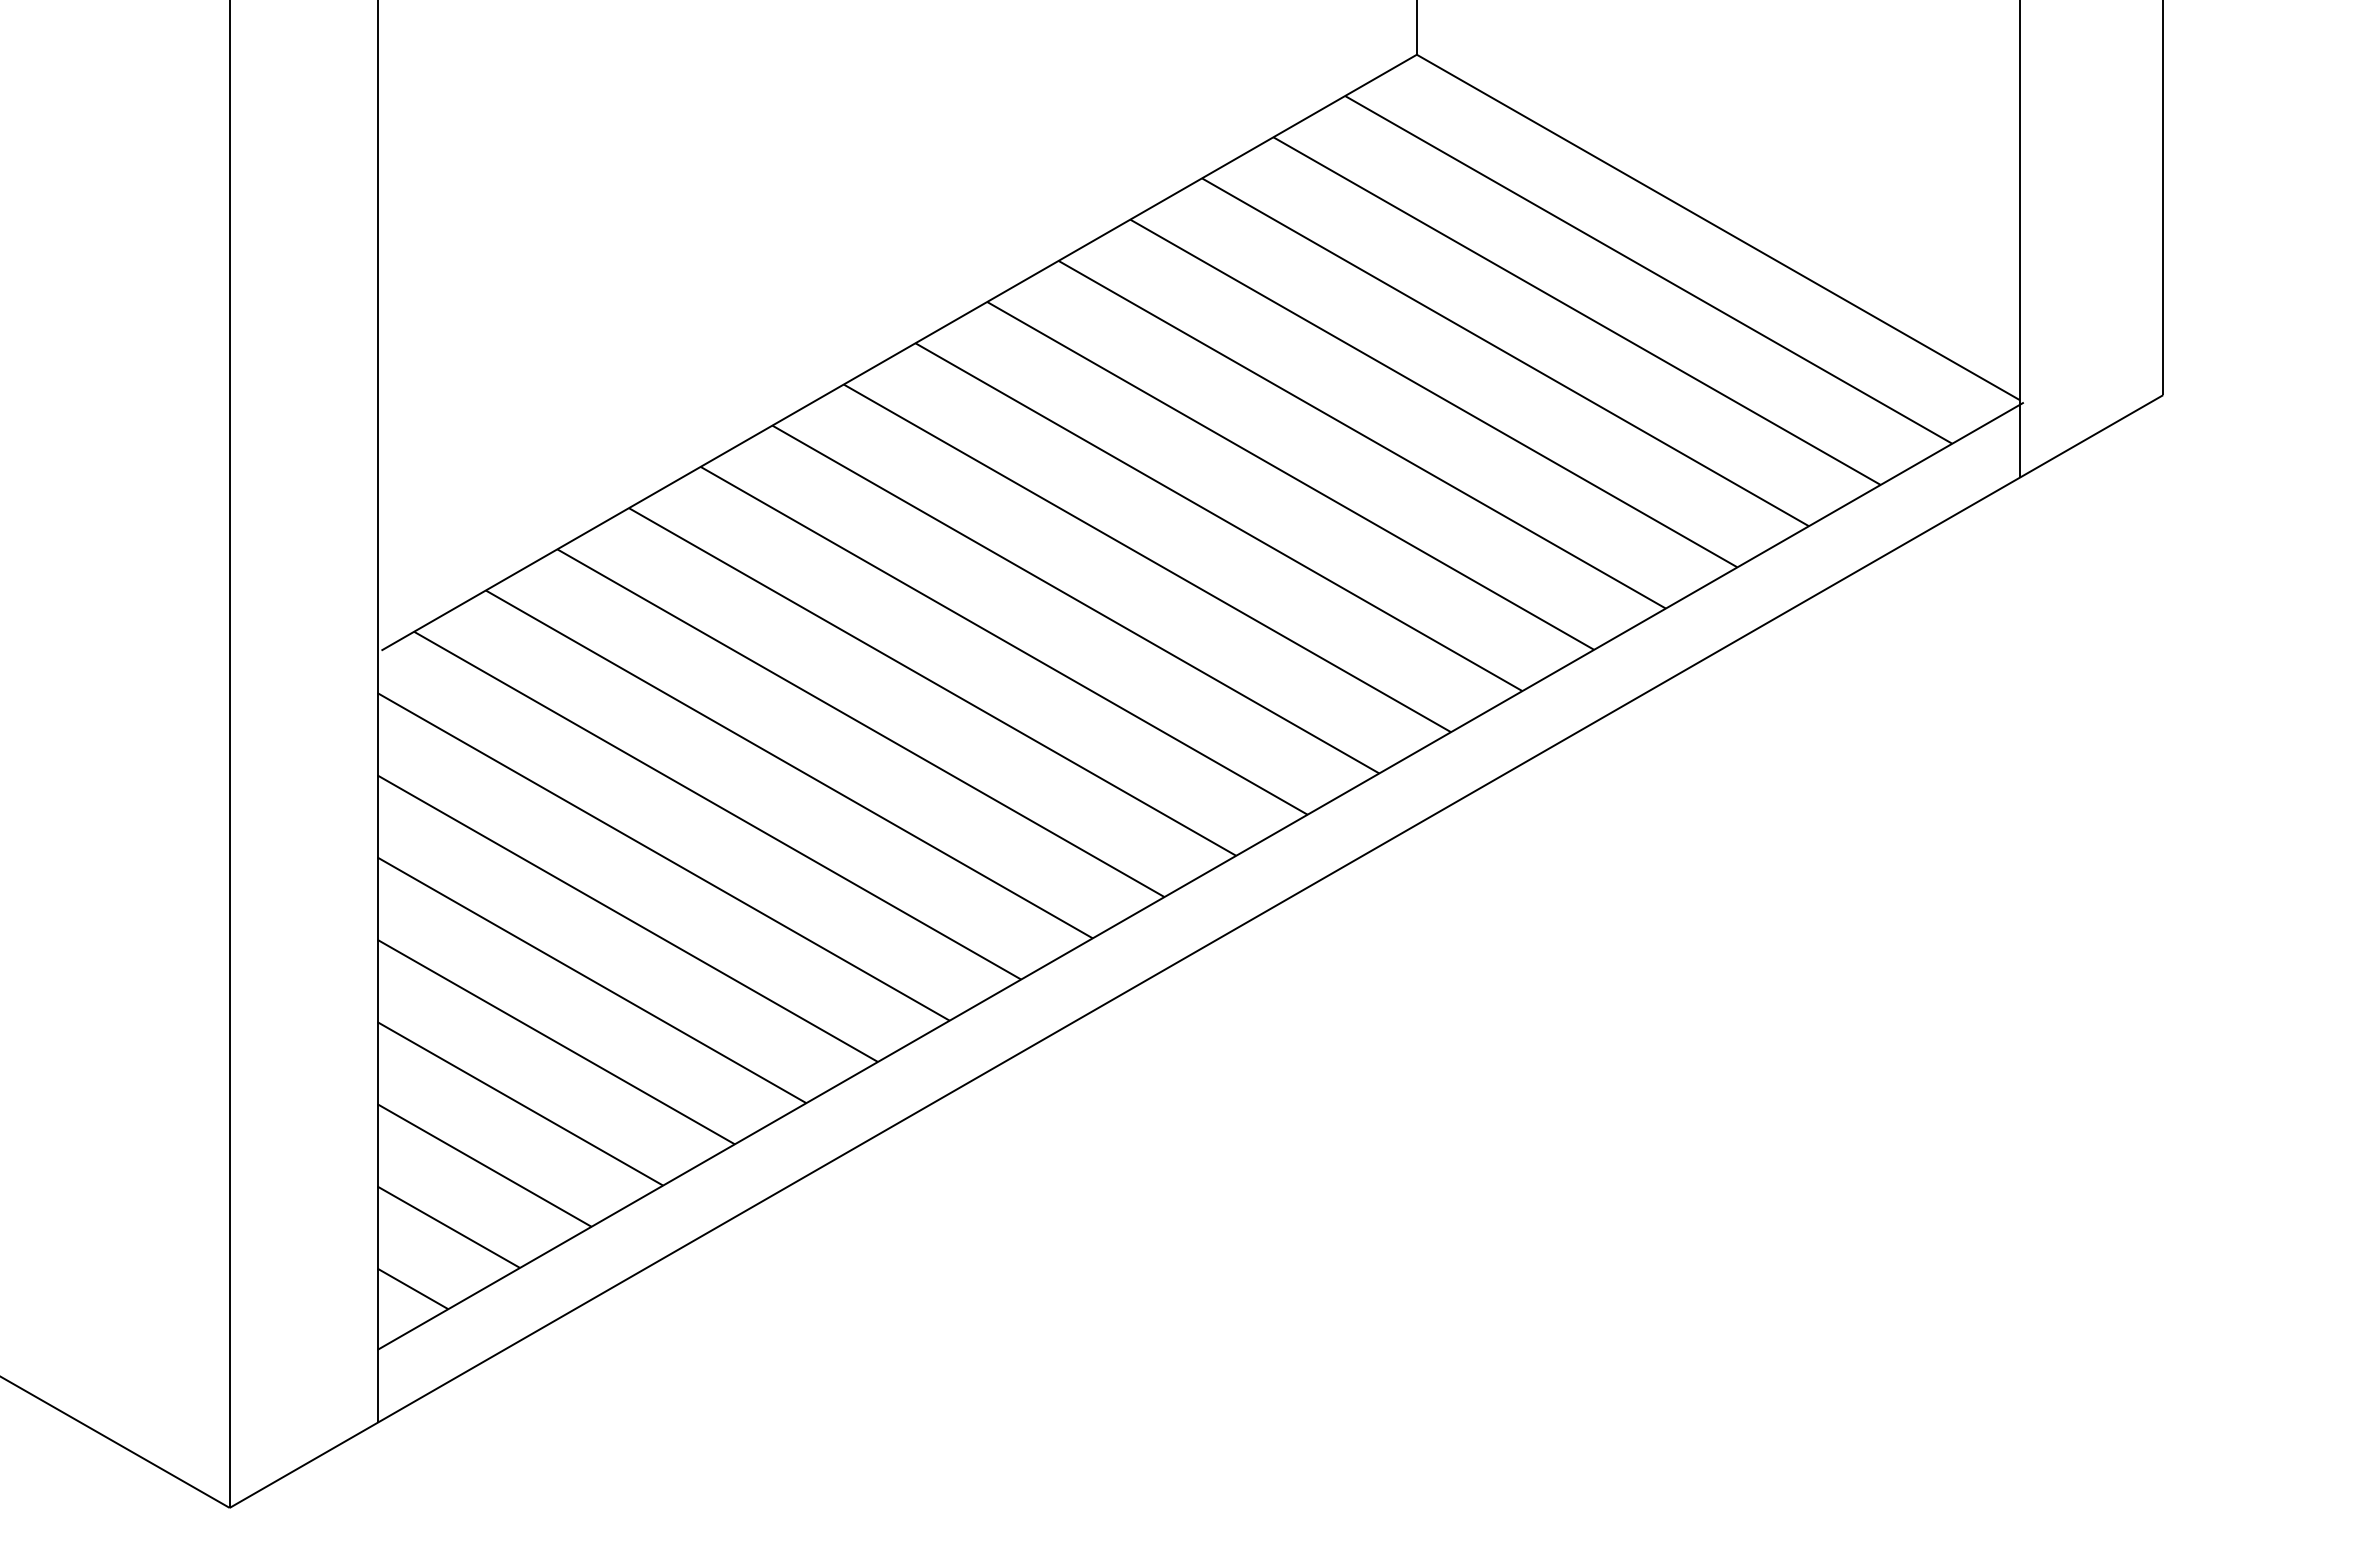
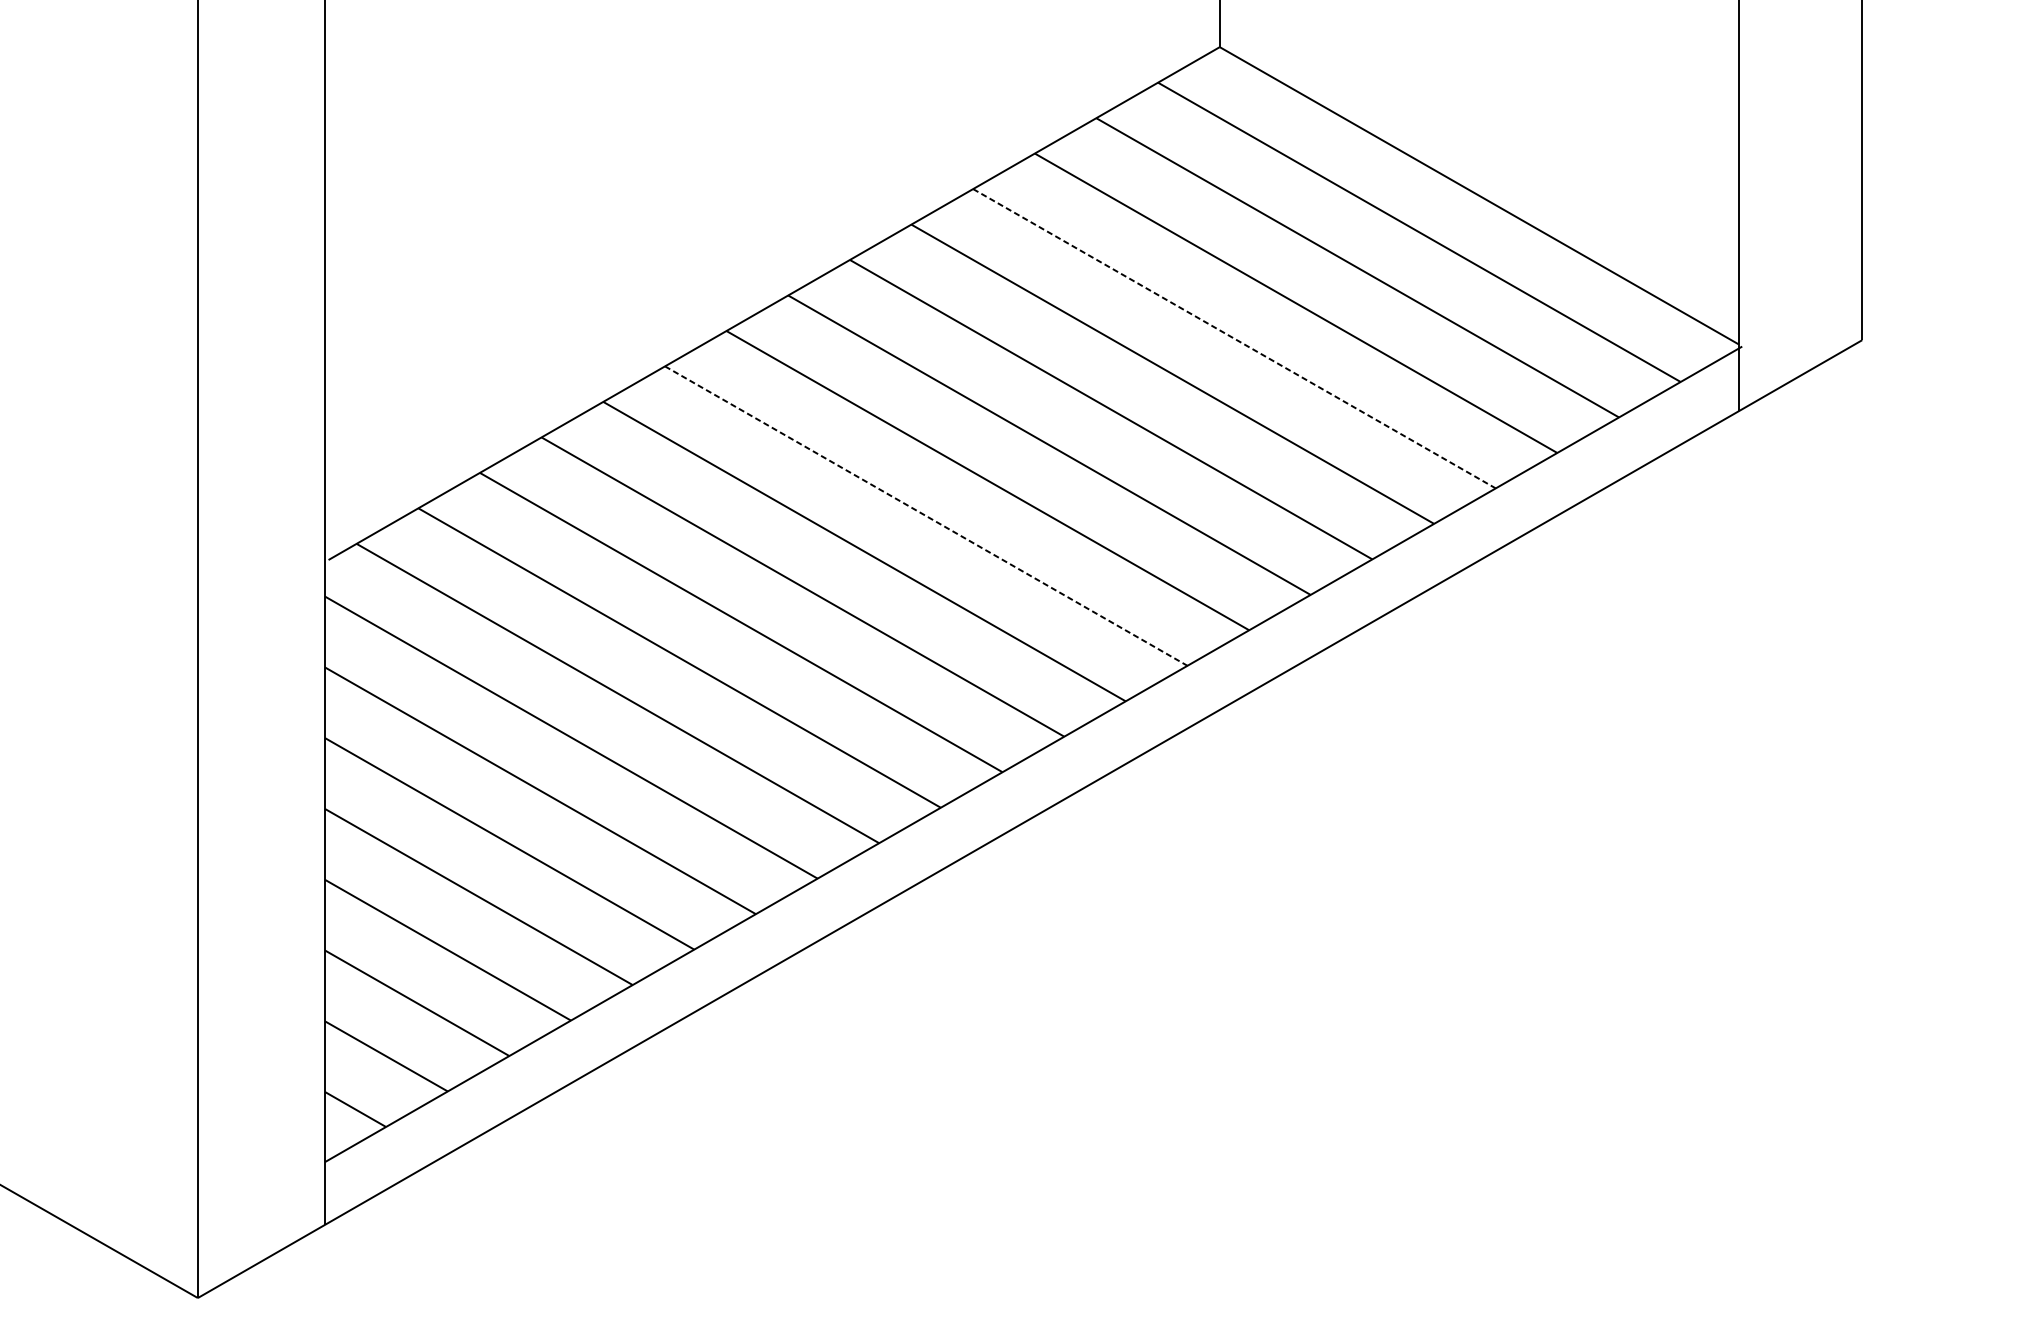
line: (1433, 393) -> (1234, 338), solid -> dashed
line: (1075, 599) -> (925, 516), solid -> dashed

